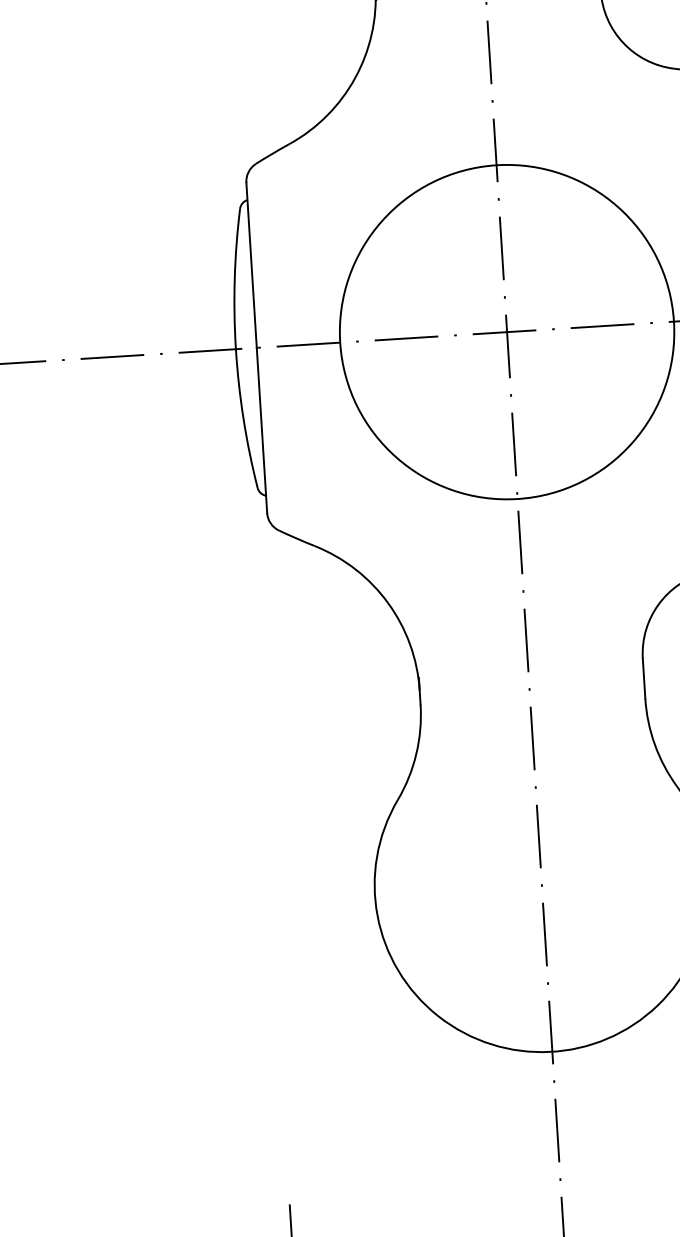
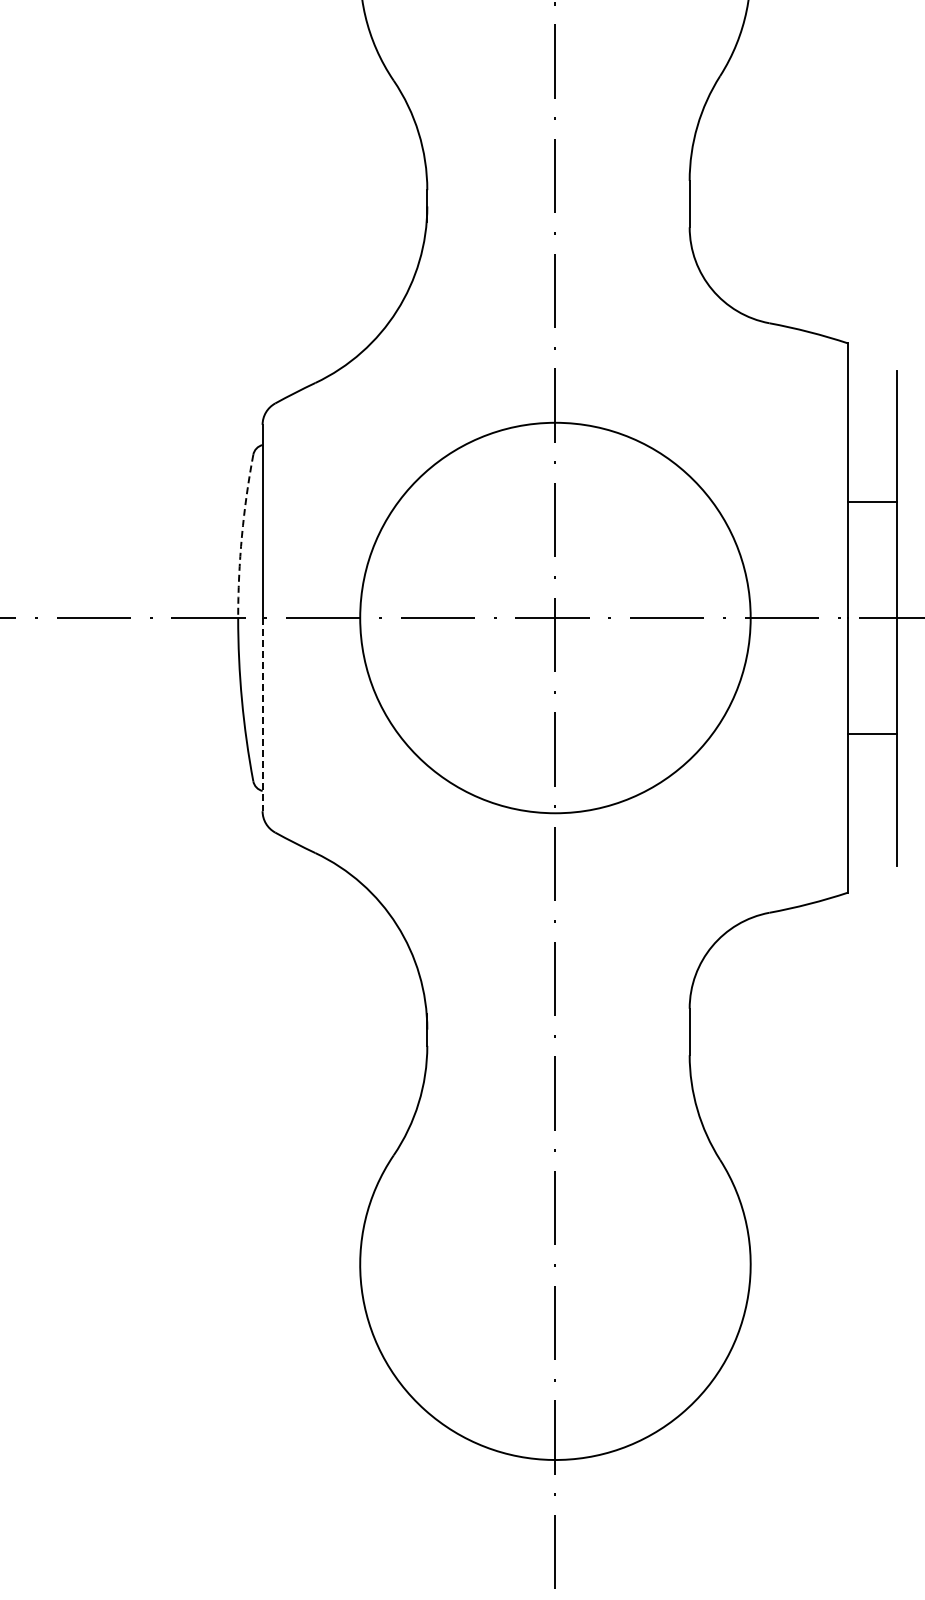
arc: (234, 279) -> (241, 536), solid -> dashed
line: (261, 430) -> (262, 714), solid -> dashed

